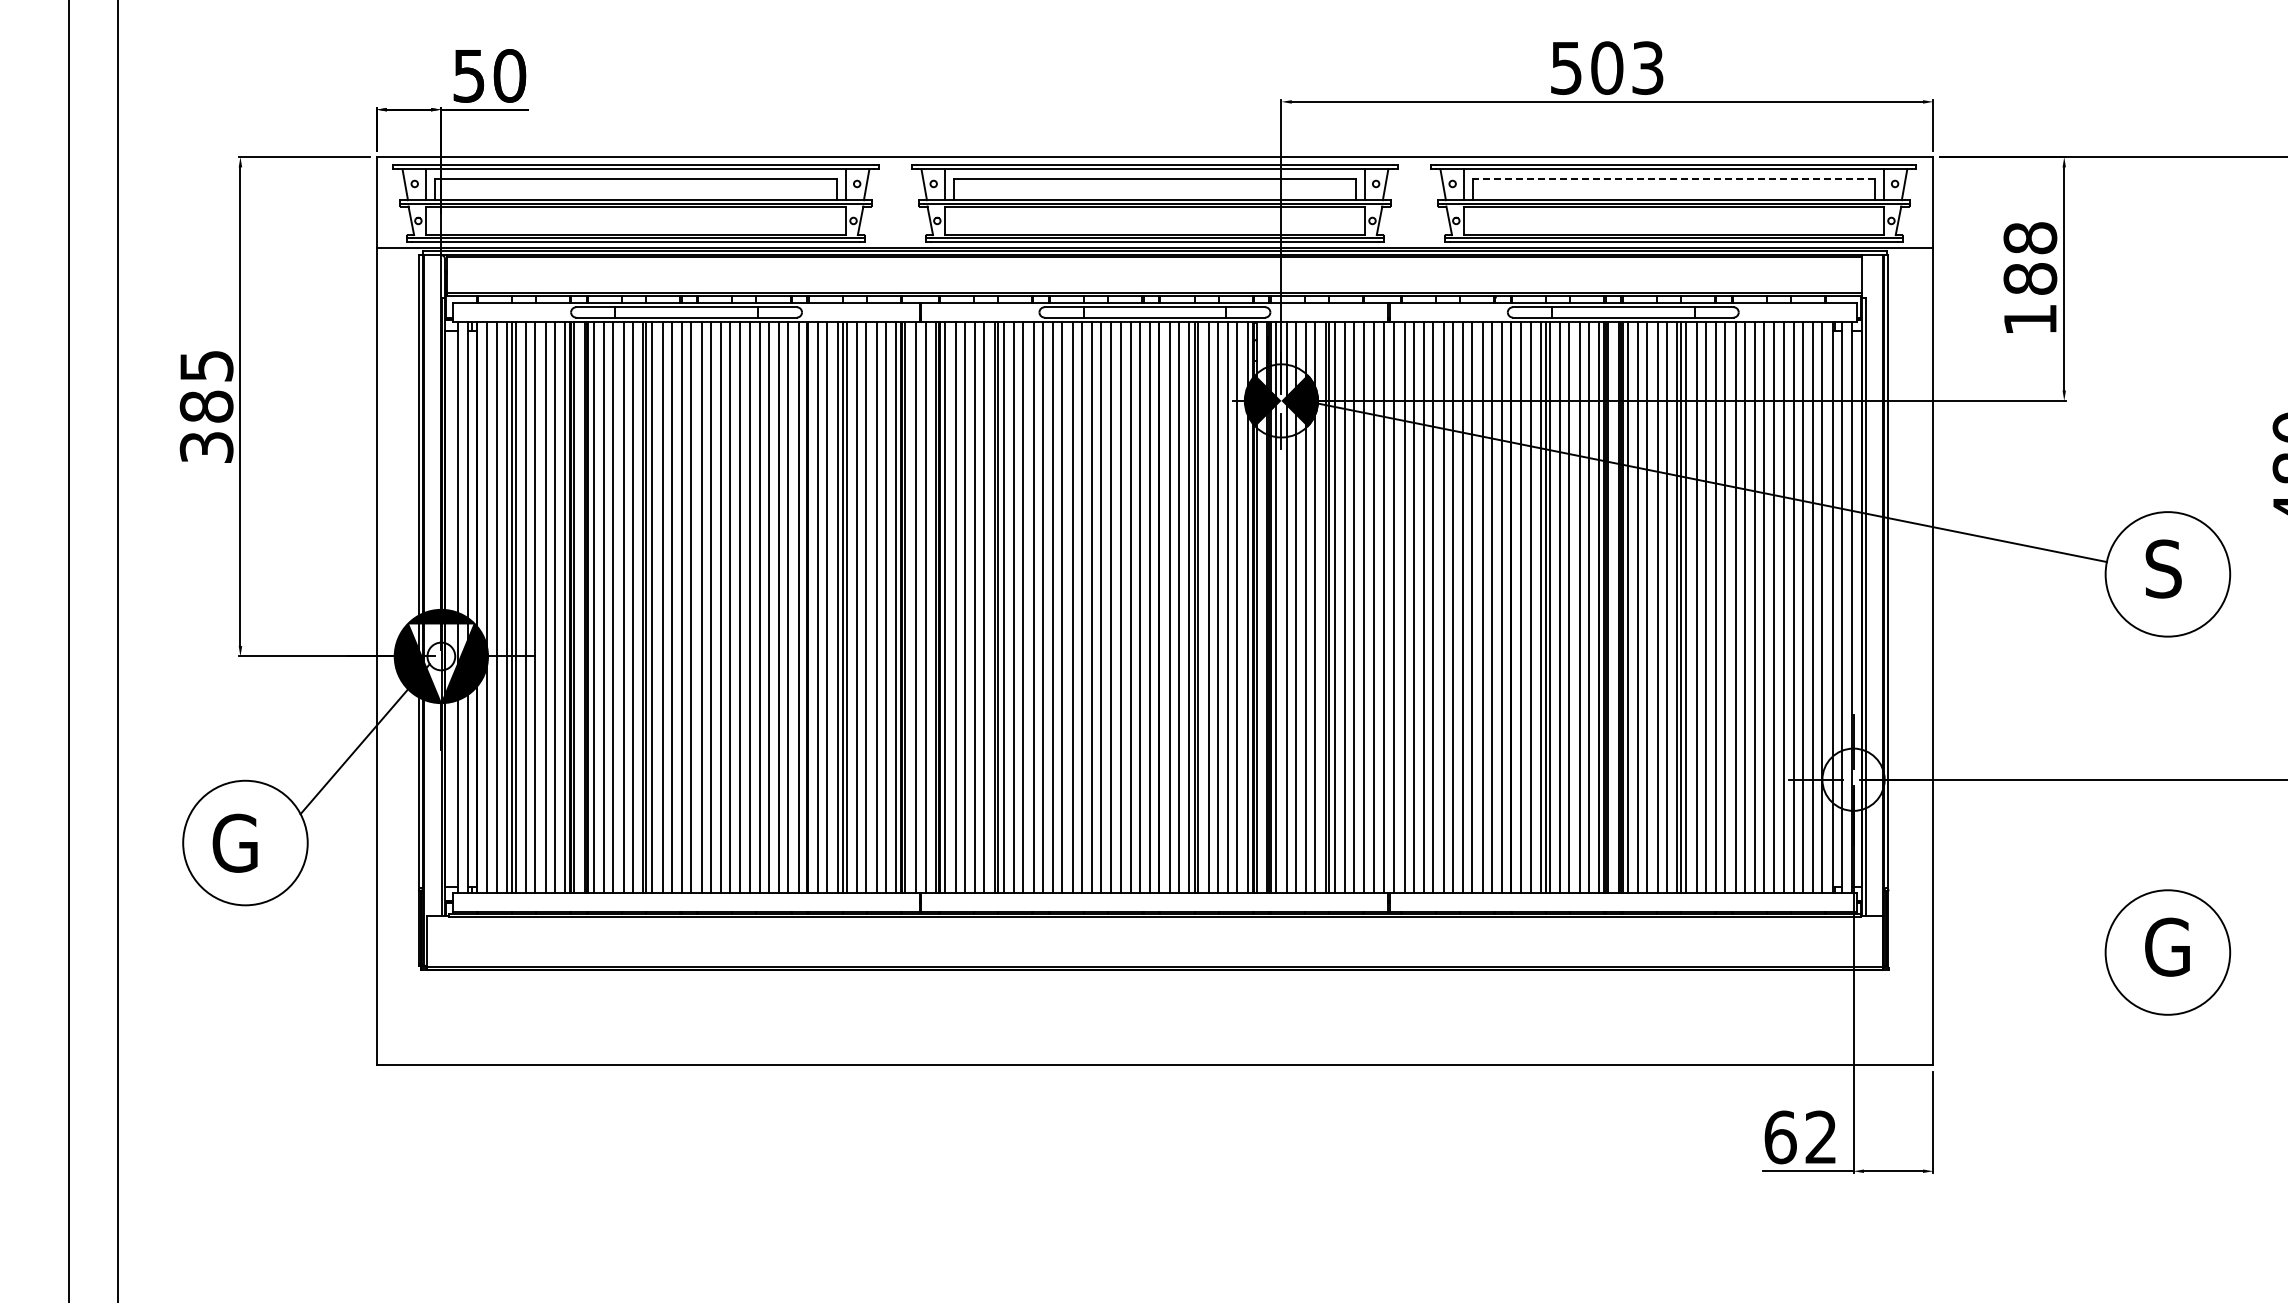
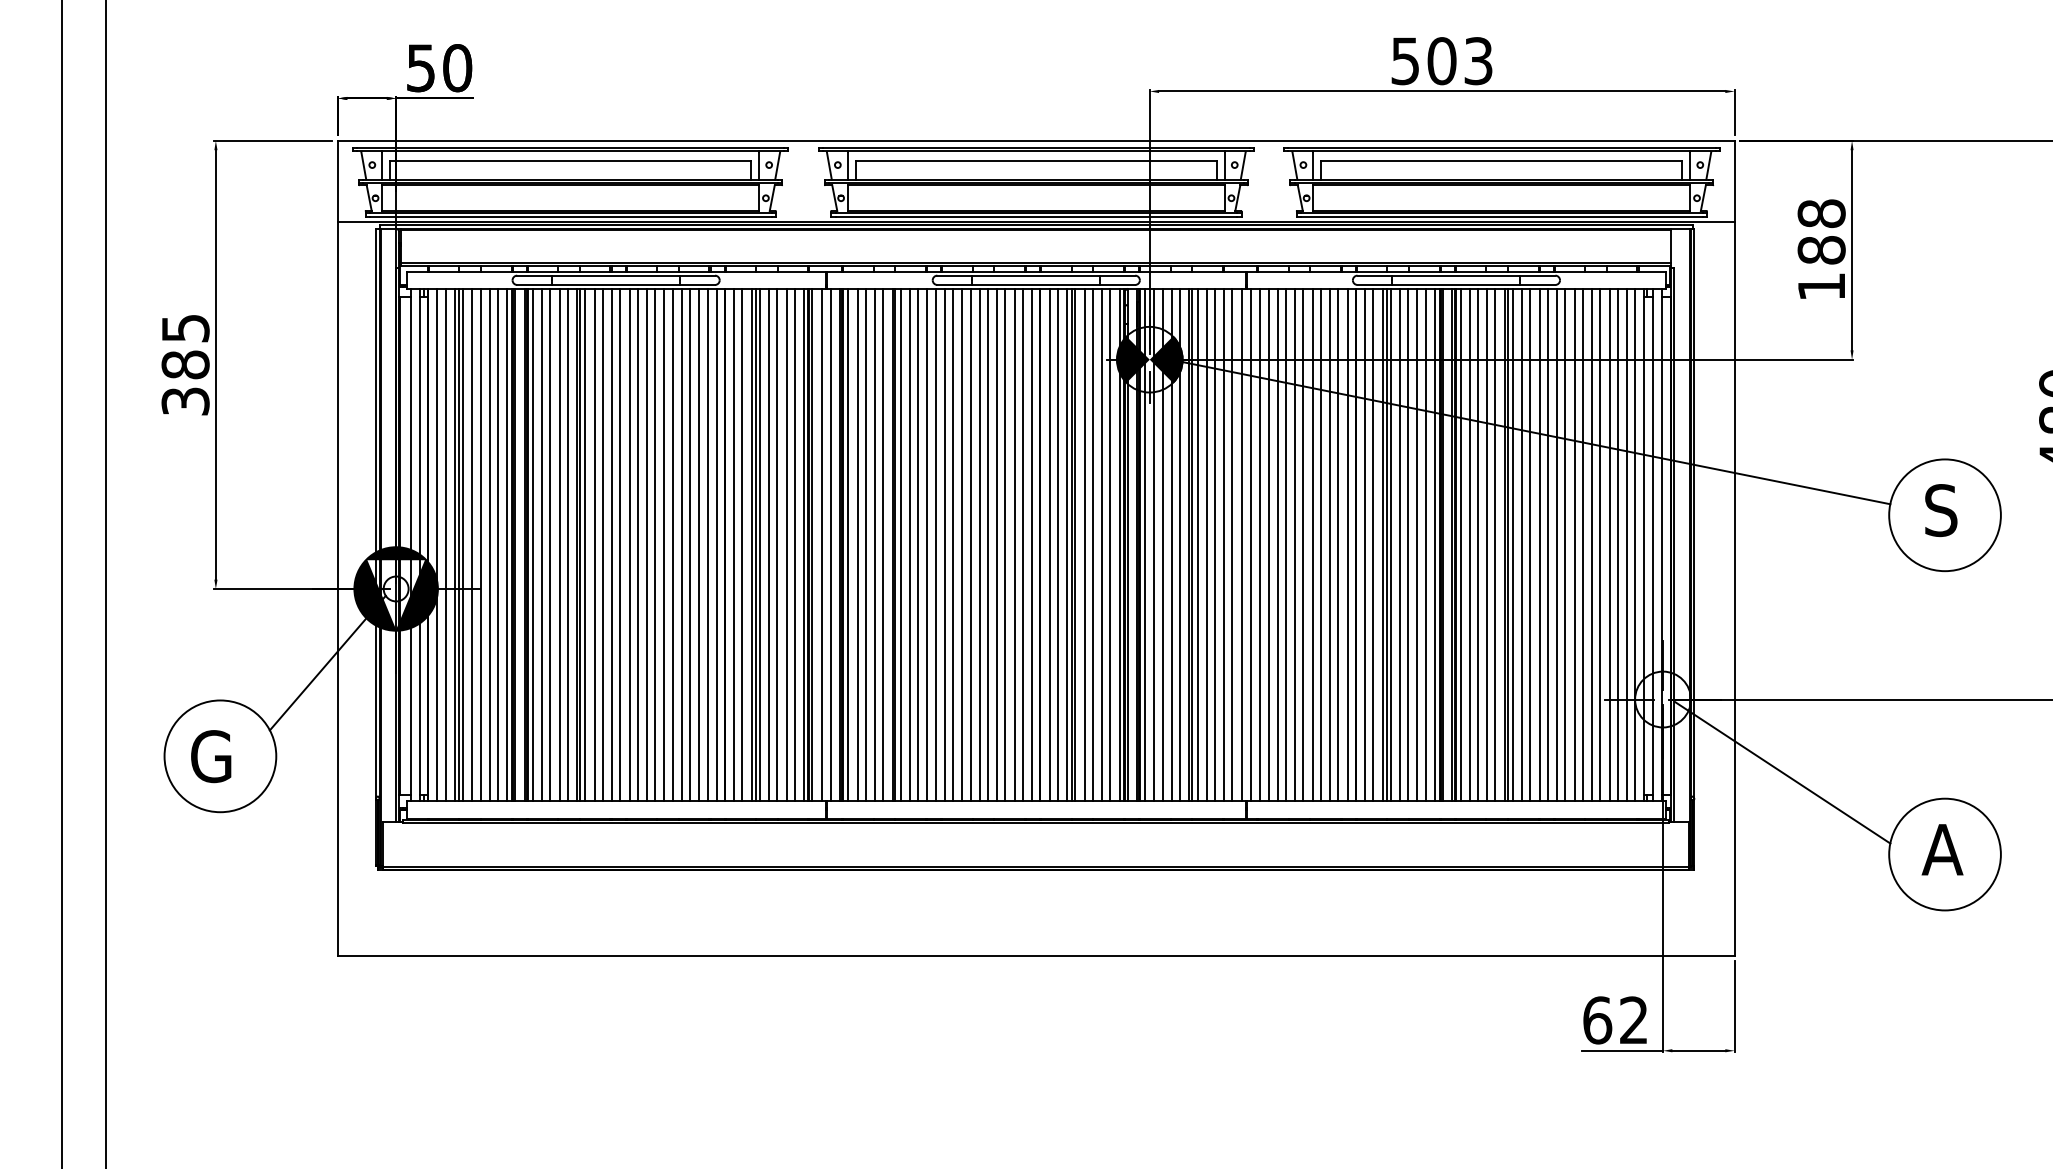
line: (1673, 179) -> (1501, 161), dashed -> solid
line: (1986, 861) -> (1782, 772), added
text: (2165, 946) -> (1942, 849), G -> A

